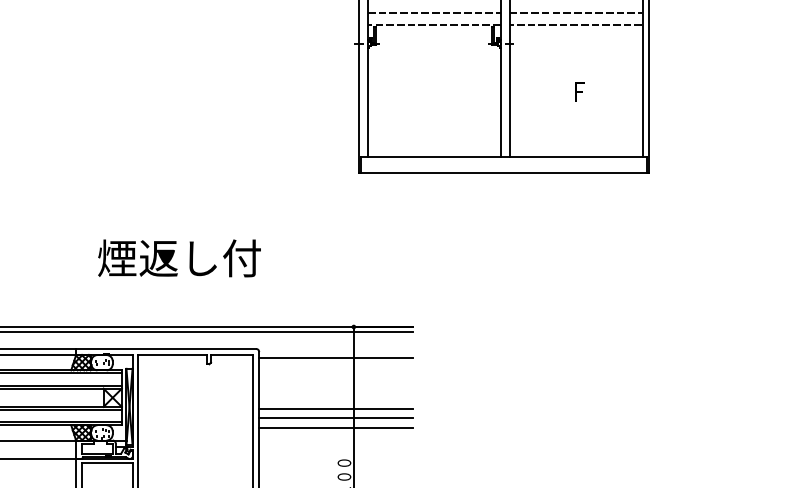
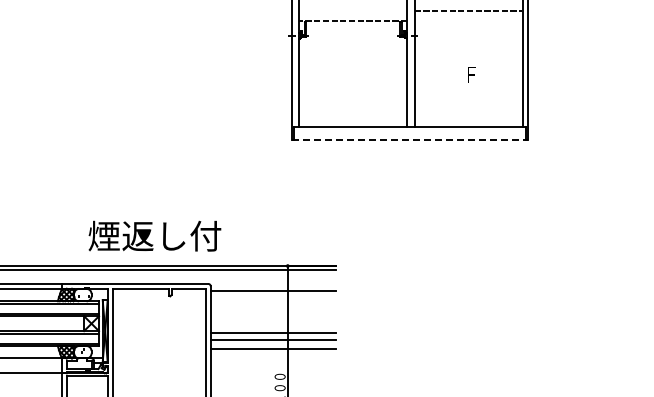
line: (434, 13) -> (353, 10), removed
line: (575, 25) -> (468, 20), removed
line: (503, 172) -> (409, 140), solid -> dashed
text: (179, 257) -> (154, 235), moved

